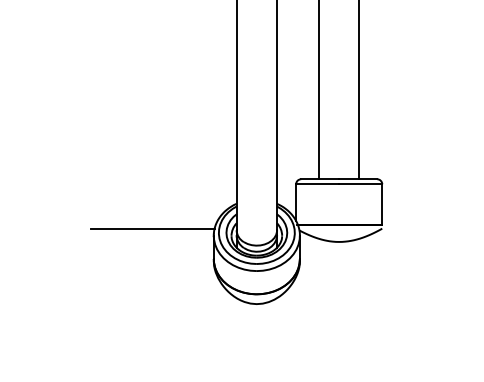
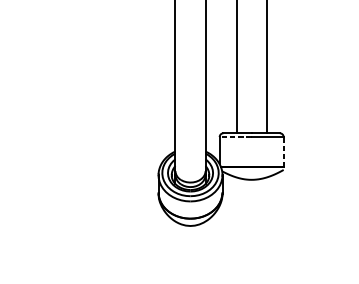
line: (317, 184) -> (235, 137), solid -> dashed
line: (382, 204) -> (283, 152), solid -> dashed
line: (152, 228) -> (113, 169), removed

